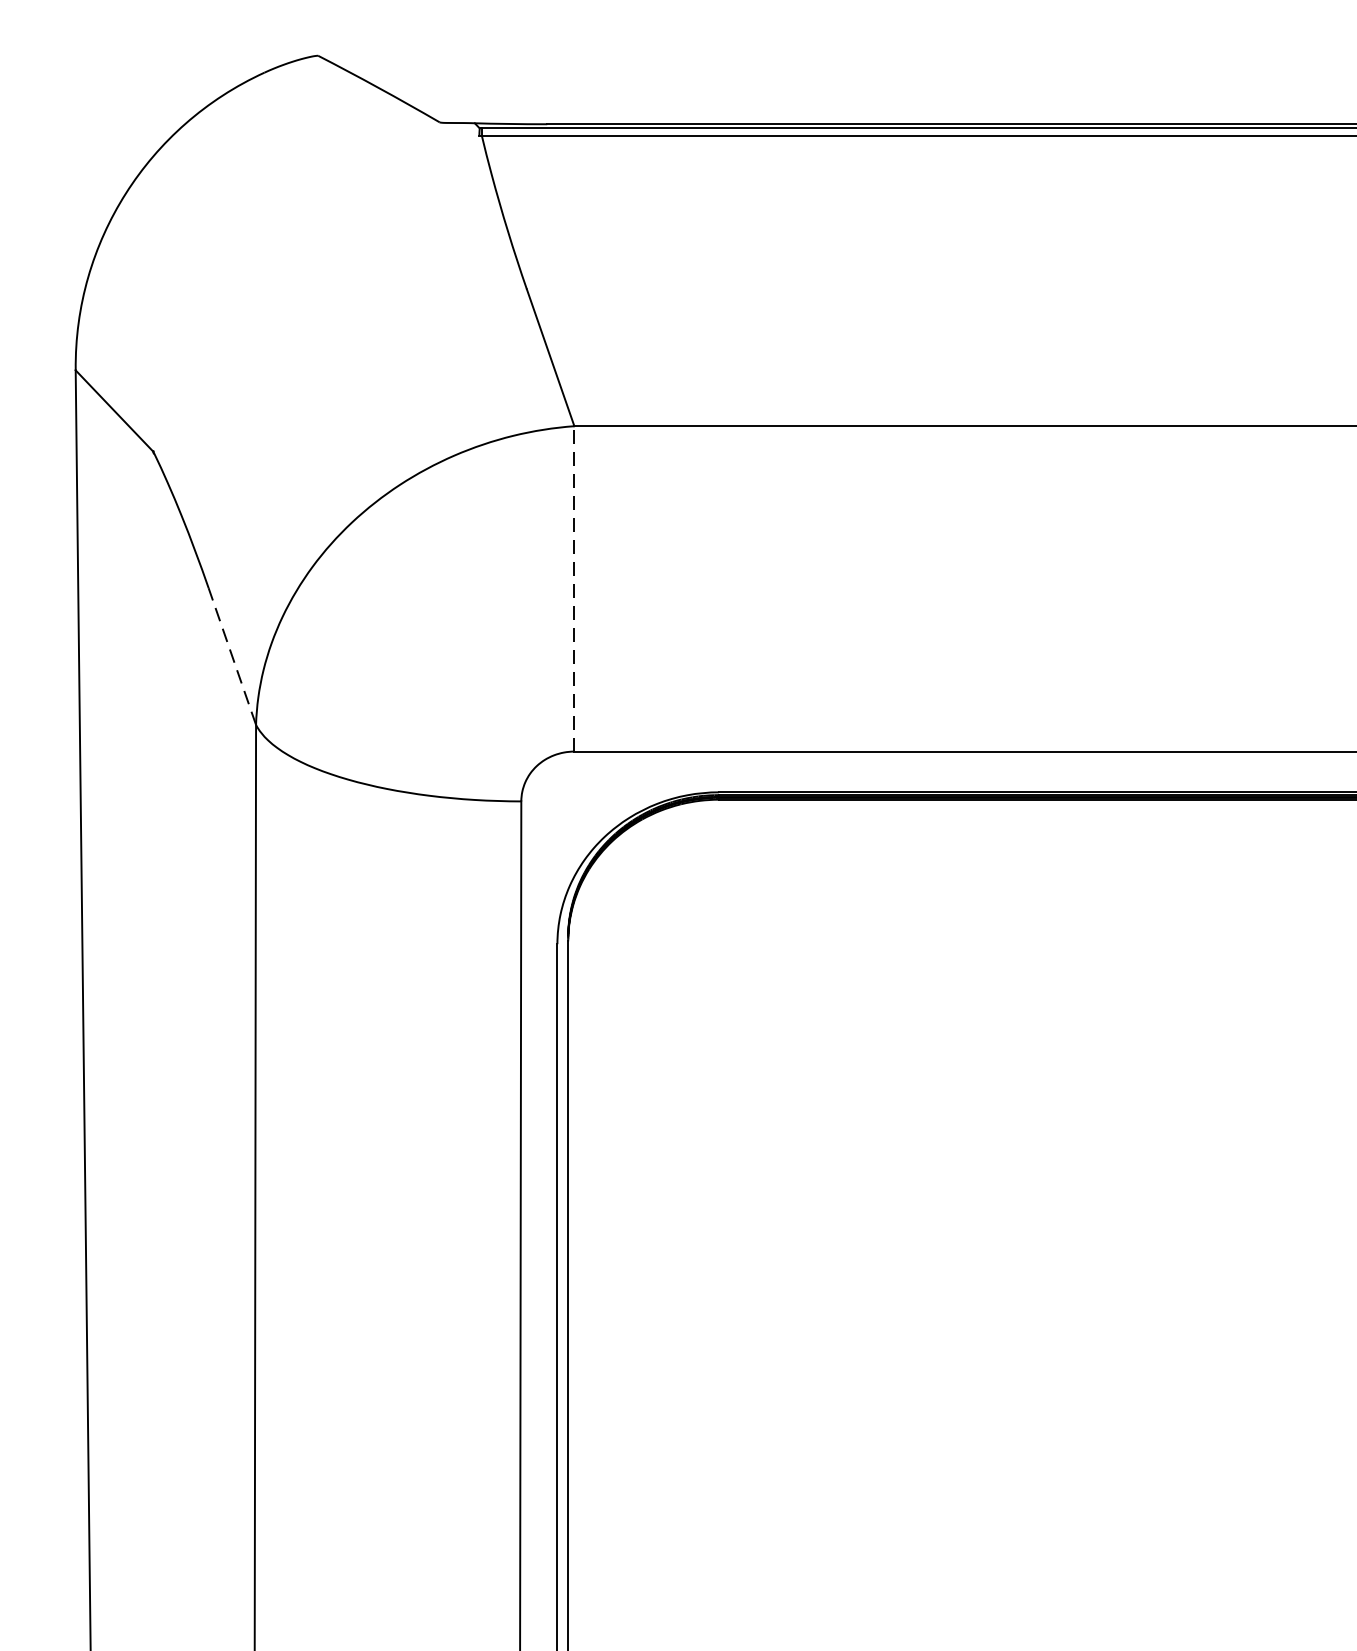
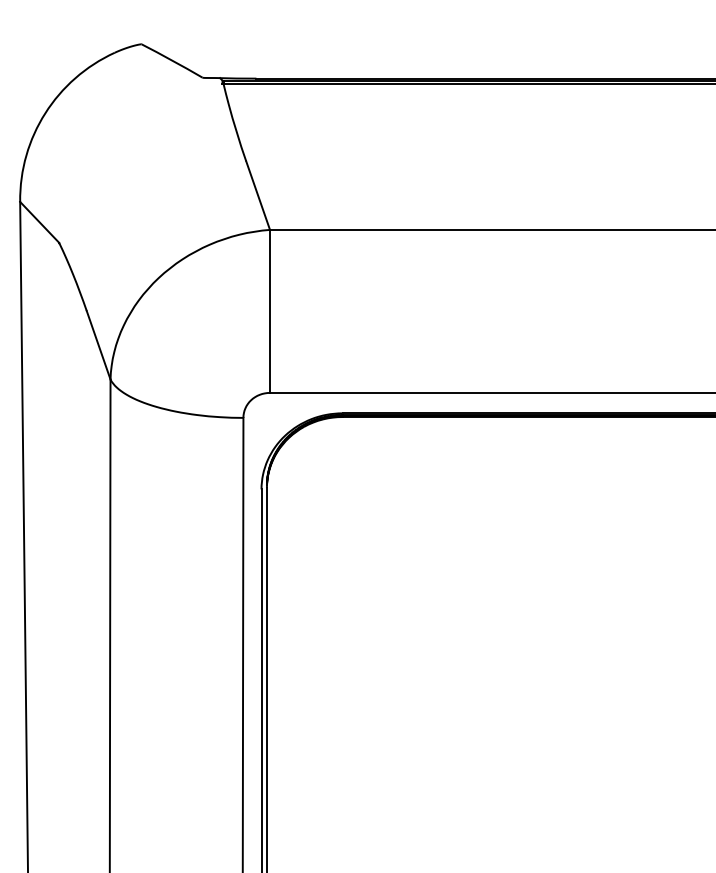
line: (575, 589) -> (270, 311), dashed -> solid
line: (232, 654) -> (98, 344), dashed -> solid

